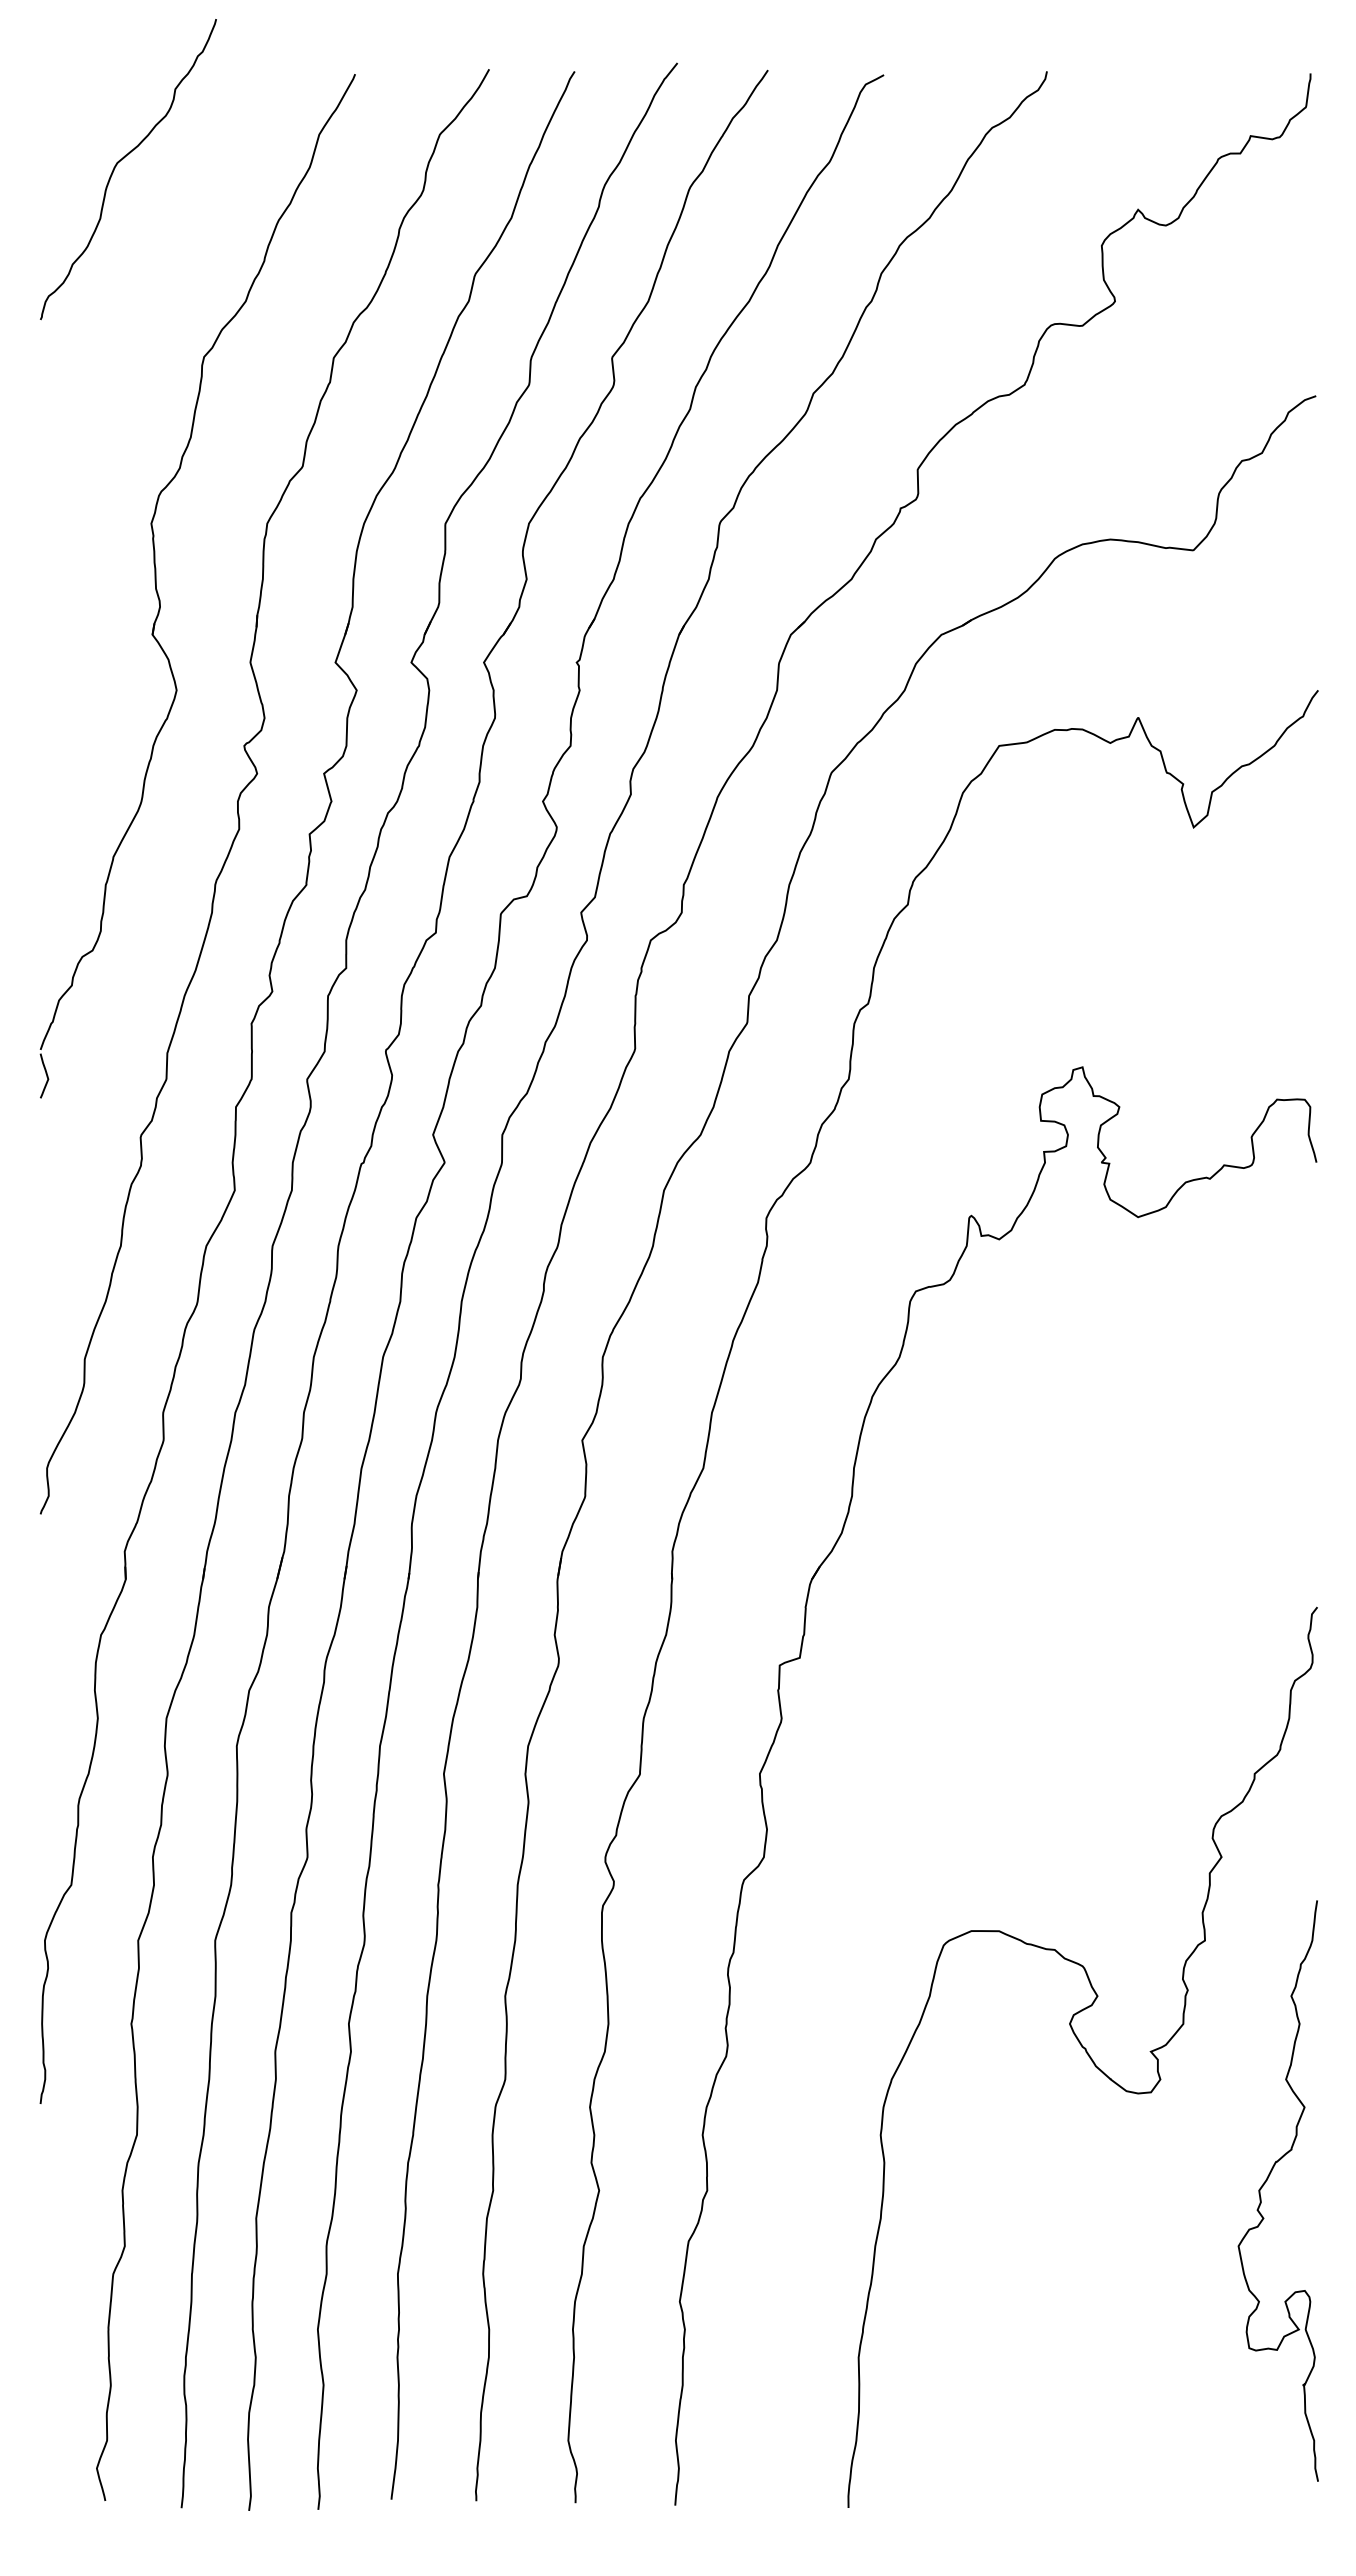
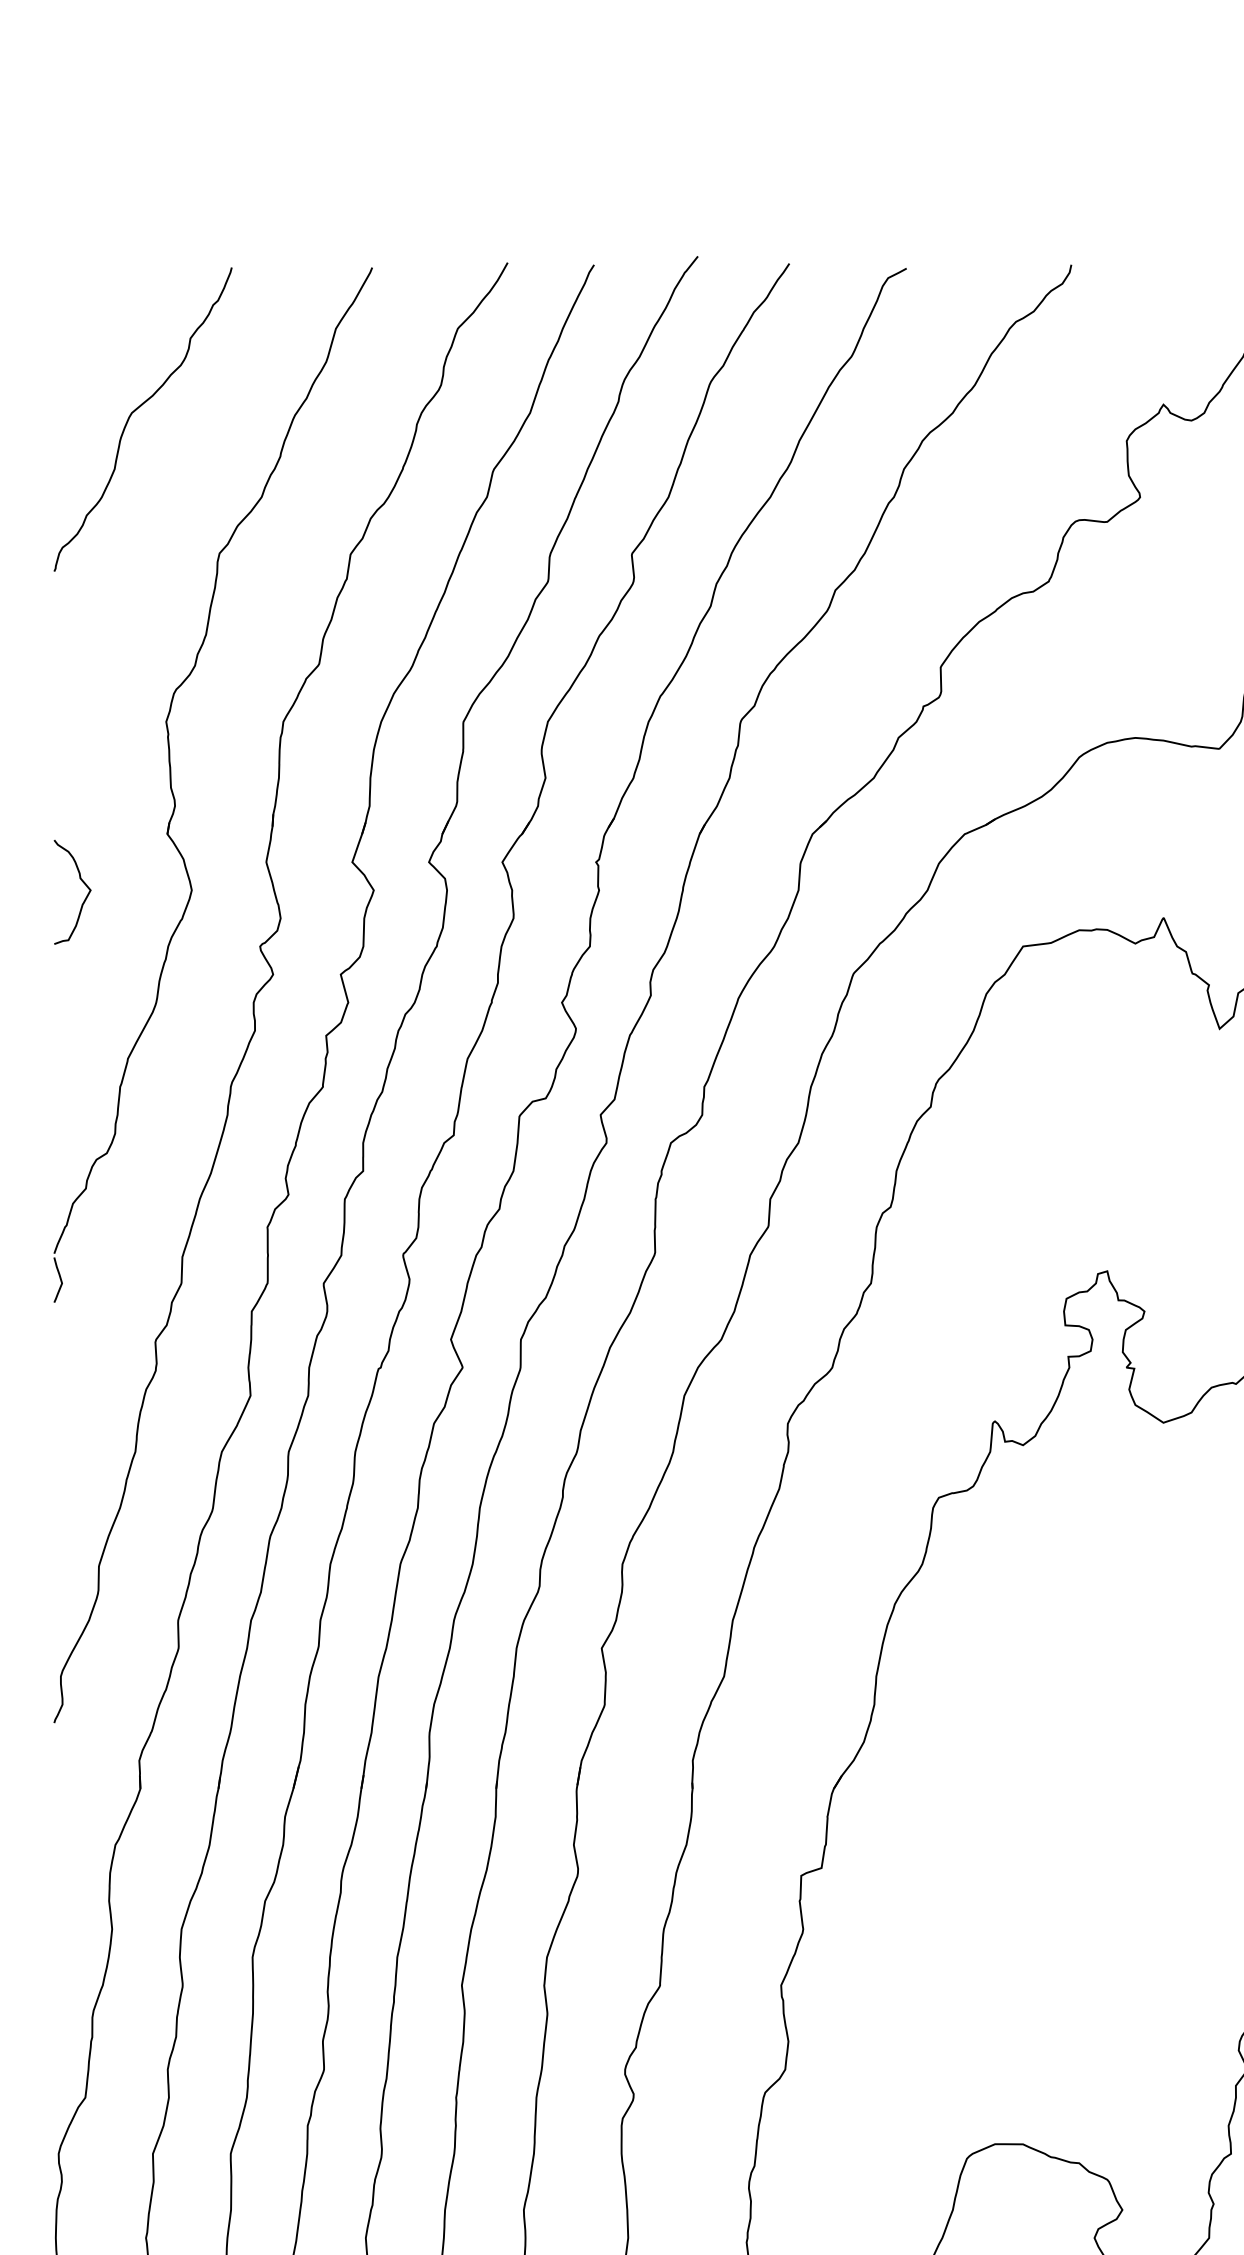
curve: (123, 159) -> (138, 409), moved
curve: (69, 700) -> (83, 900), added

